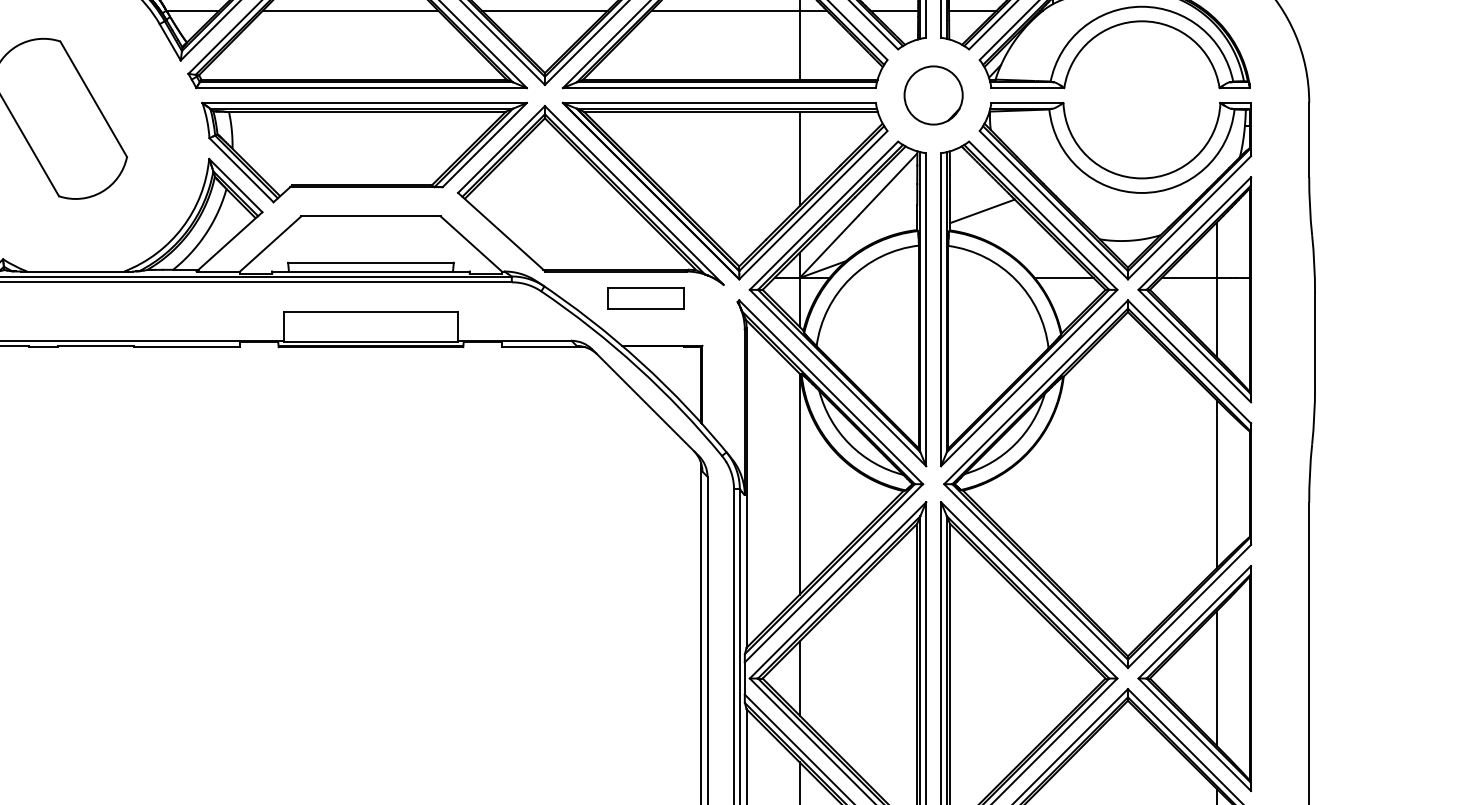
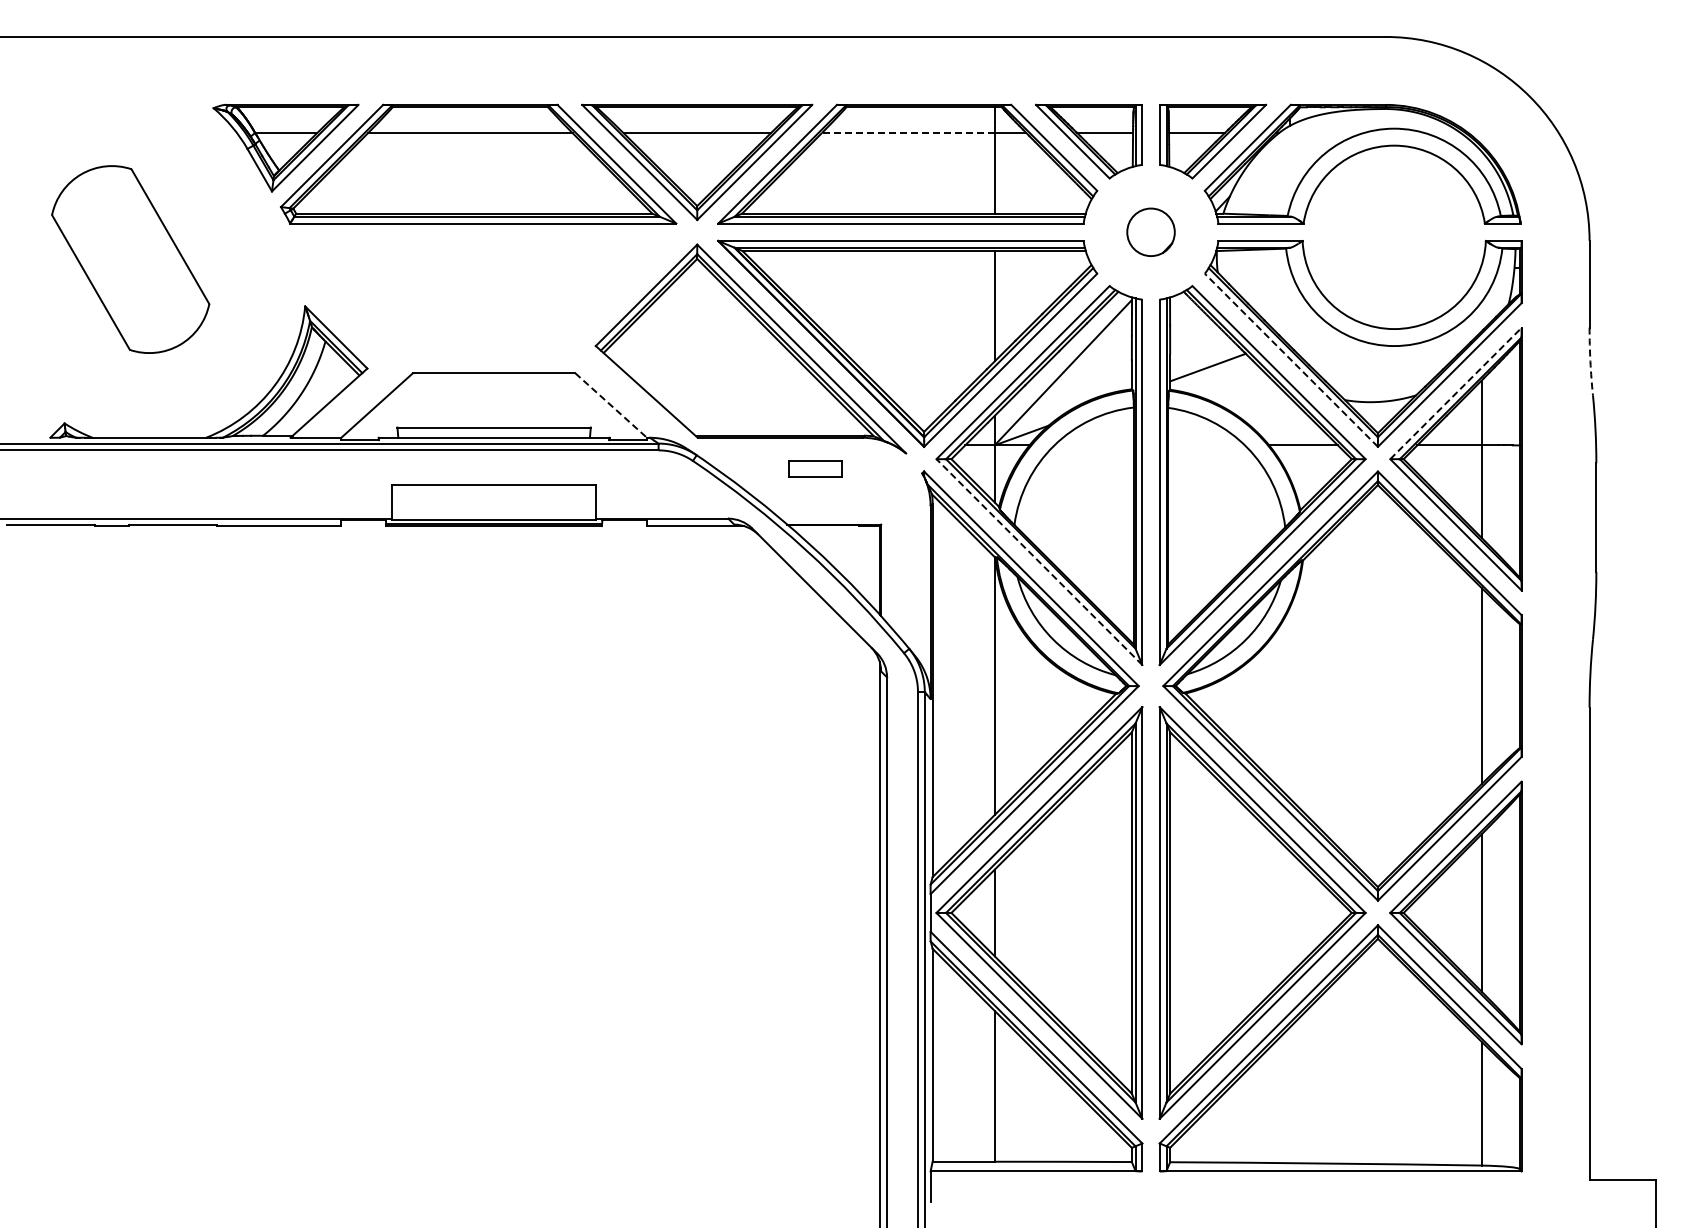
line: (725, 10) -> (907, 133), solid -> dashed
part: (933, 95) -> (1150, 232), size x0.7
part: (364, 152) -> (486, 298), removed
line: (1053, 204) -> (1291, 359), solid -> dashed
arc: (1310, 206) -> (1590, 361), solid -> dashed
line: (1194, 233) -> (1455, 393), solid -> dashed
line: (471, 243) -> (611, 405), solid -> dashed
part: (645, 297) -> (814, 468), size x0.6
line: (838, 378) -> (1039, 562), solid -> dashed

